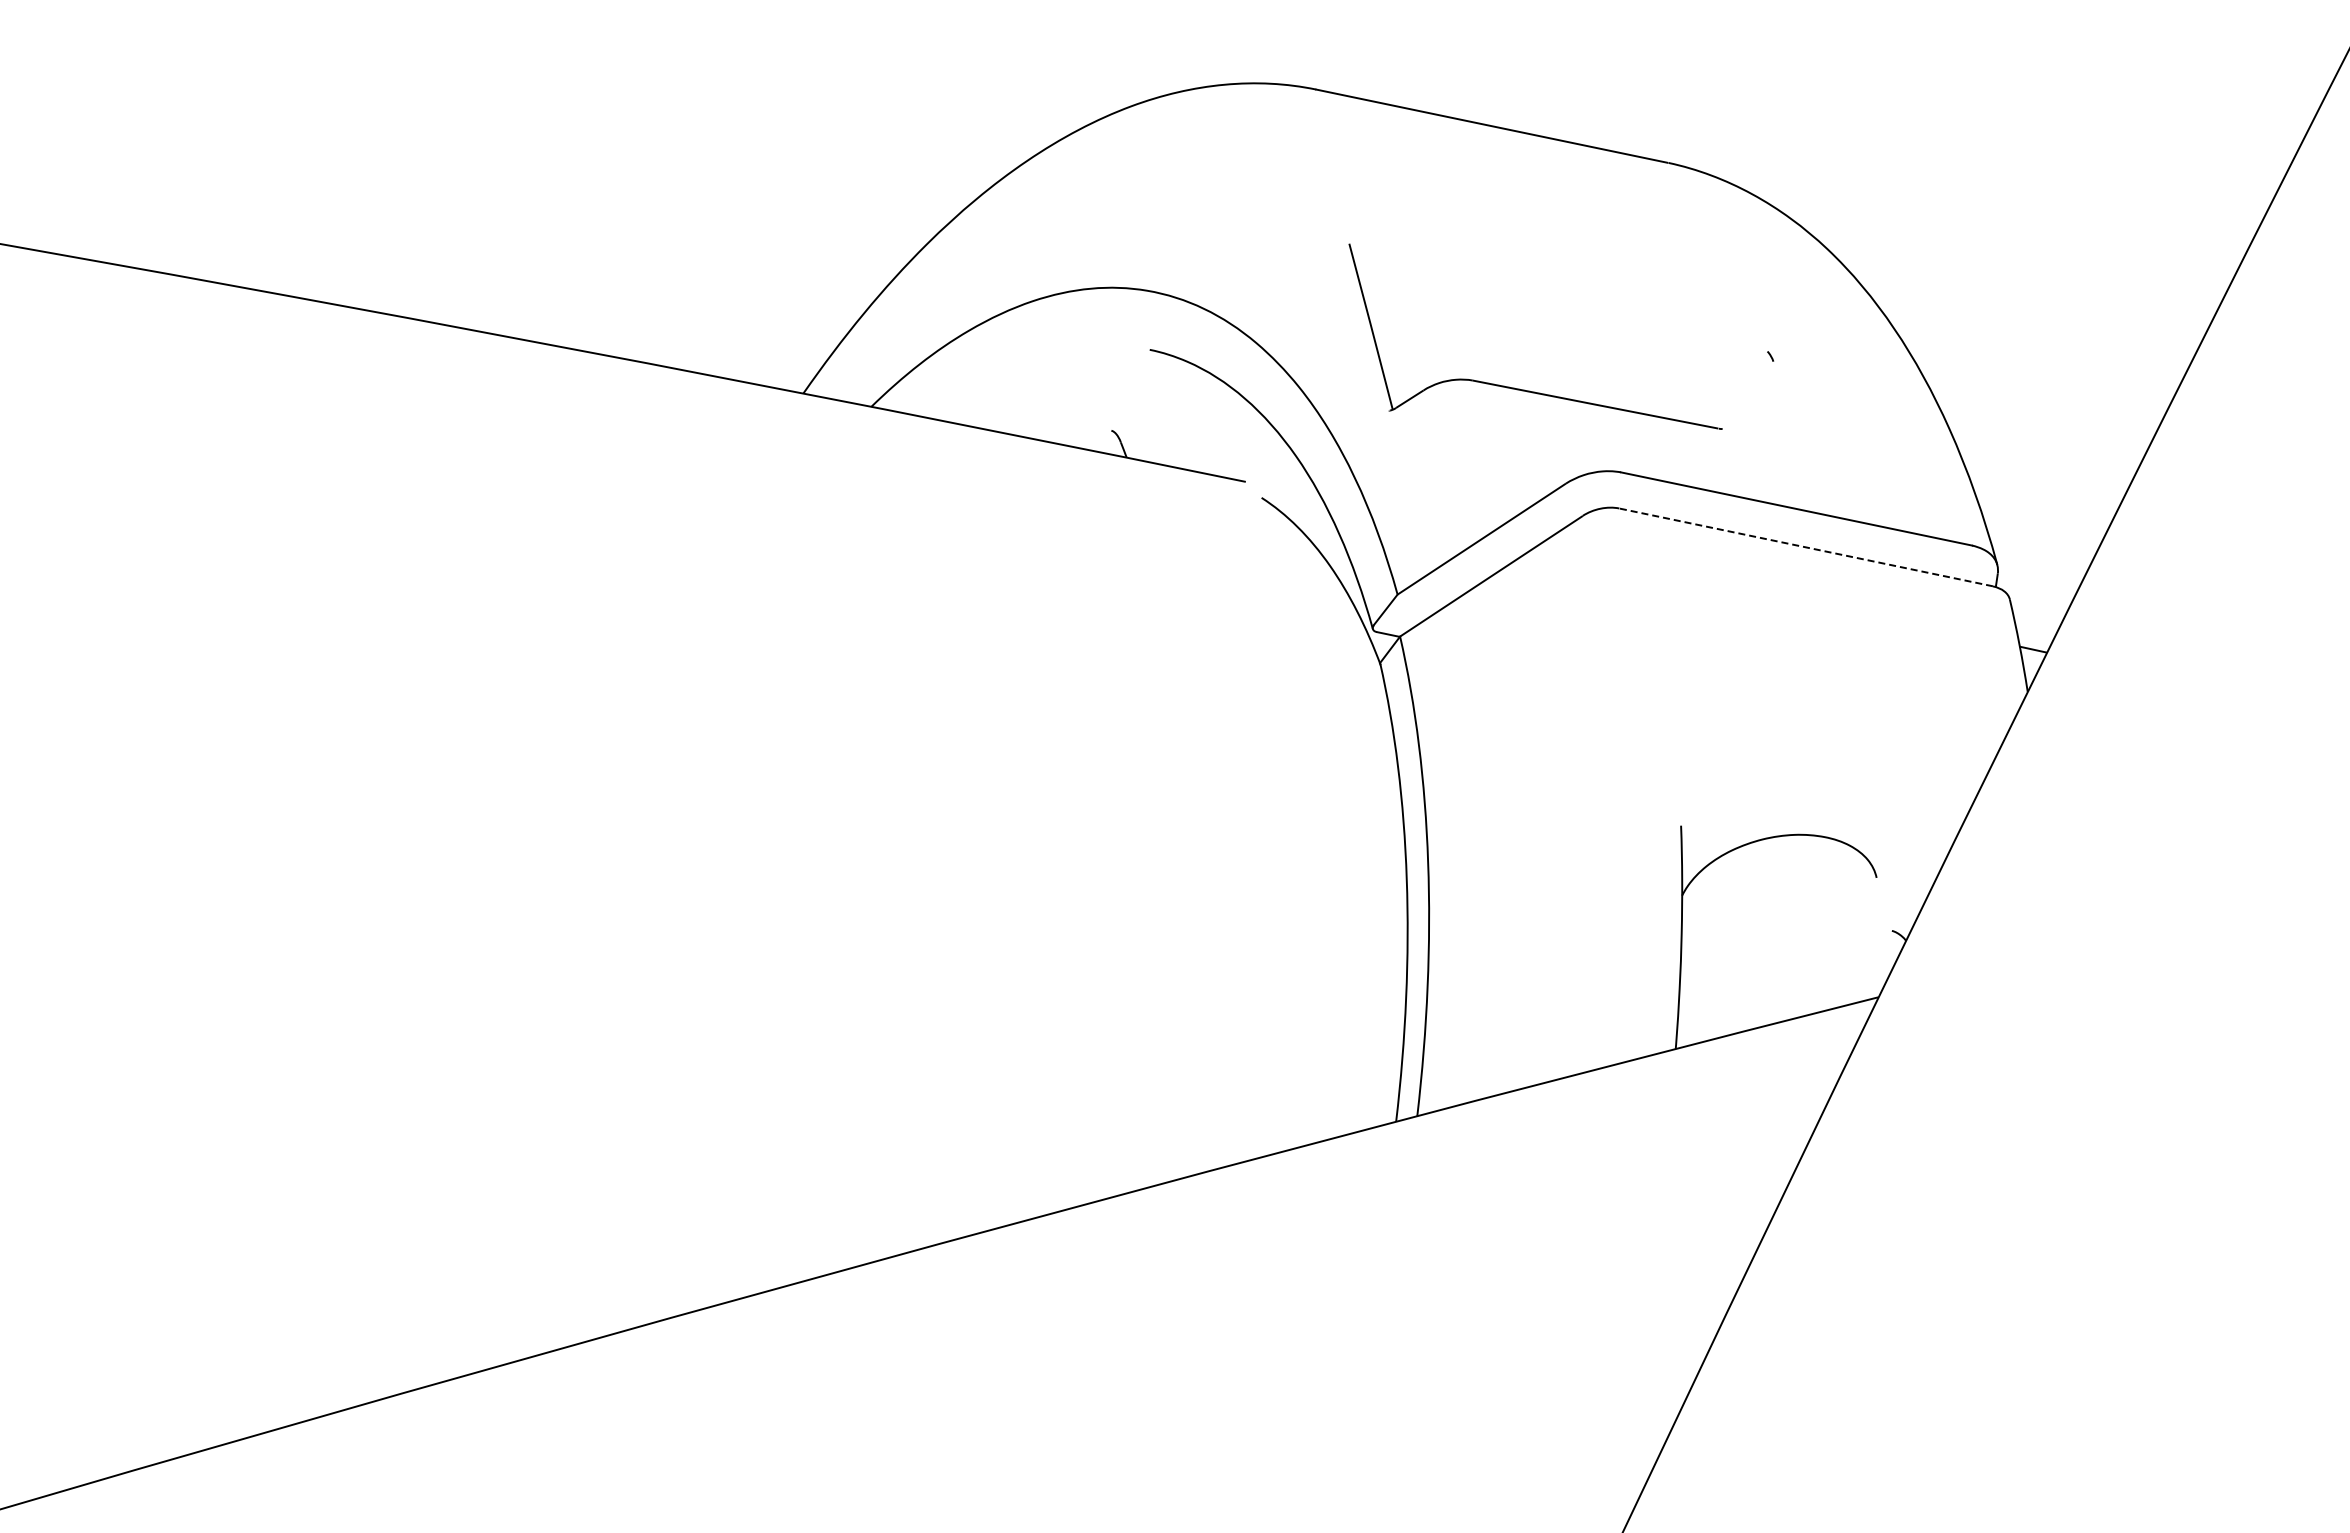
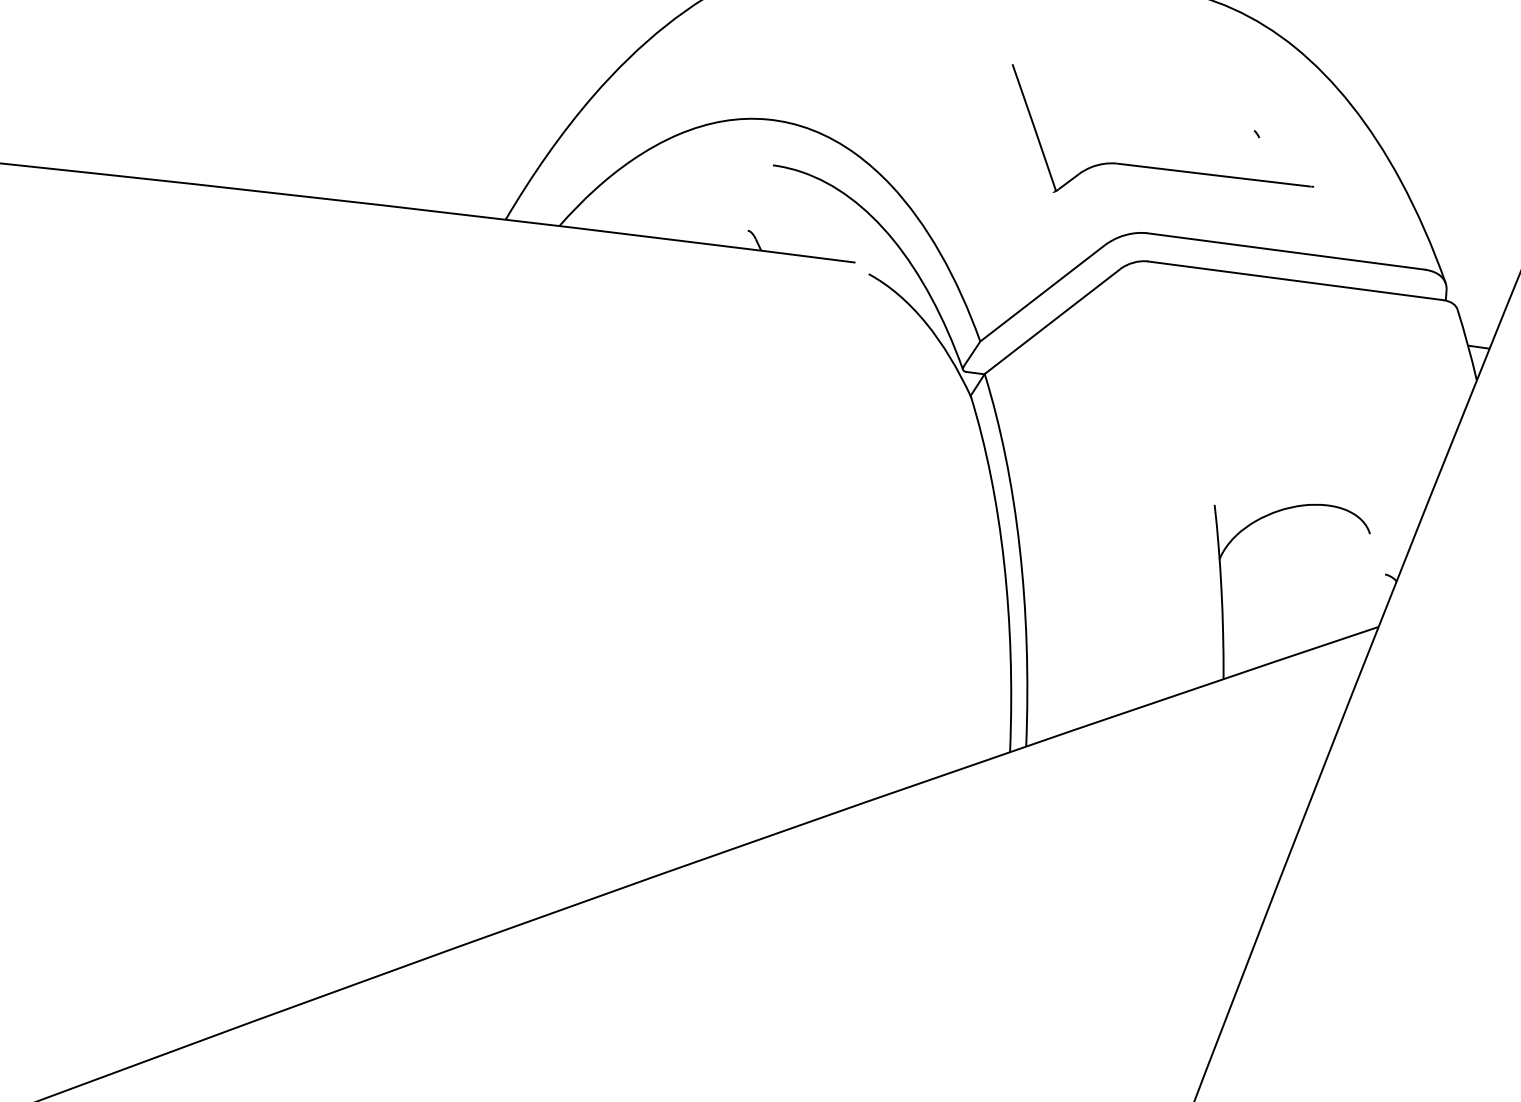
part: (1524, 389) -> (1157, 167), moved
line: (1806, 547) -> (1296, 280), dashed -> solid

